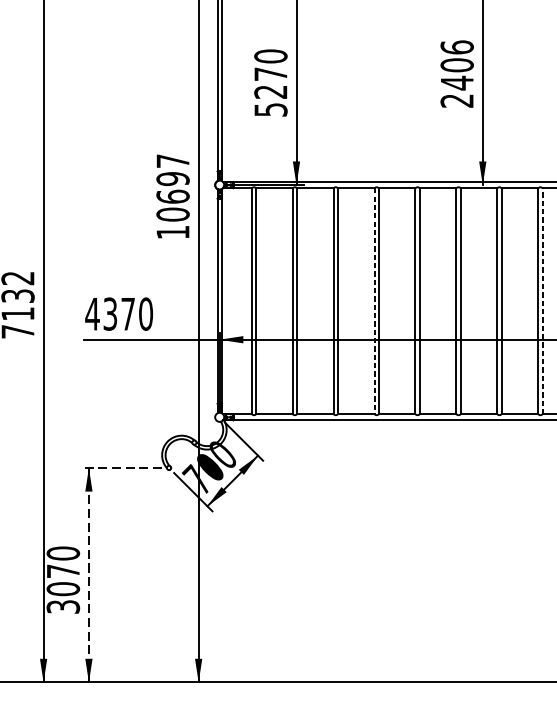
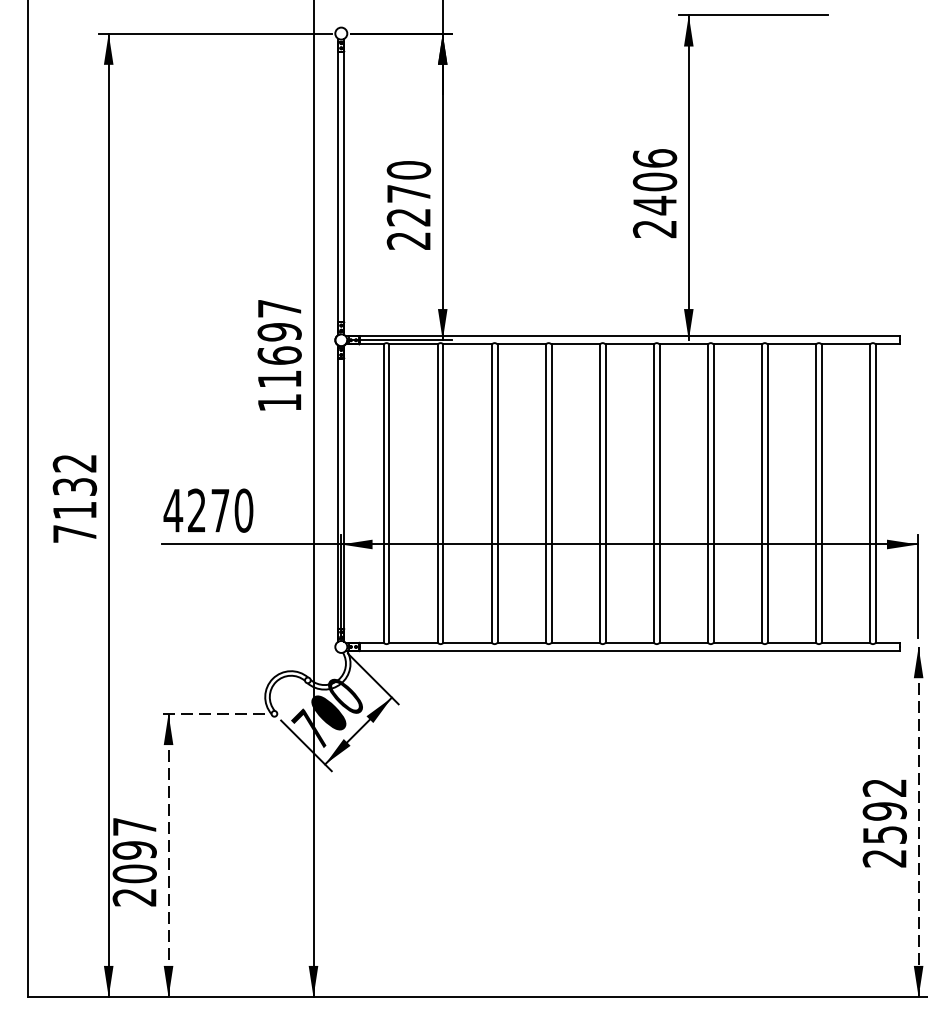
text: (270, 109) -> (408, 240), 5270 -> 2270
text: (172, 214) -> (279, 379), 10697 -> 11697
line: (374, 301) -> (545, 494), dashed -> solid
line: (542, 301) -> (767, 493), dashed -> solid
text: (110, 314) -> (196, 510), 4370 -> 4270
text: (63, 579) -> (134, 861), 3070 -> 2097

